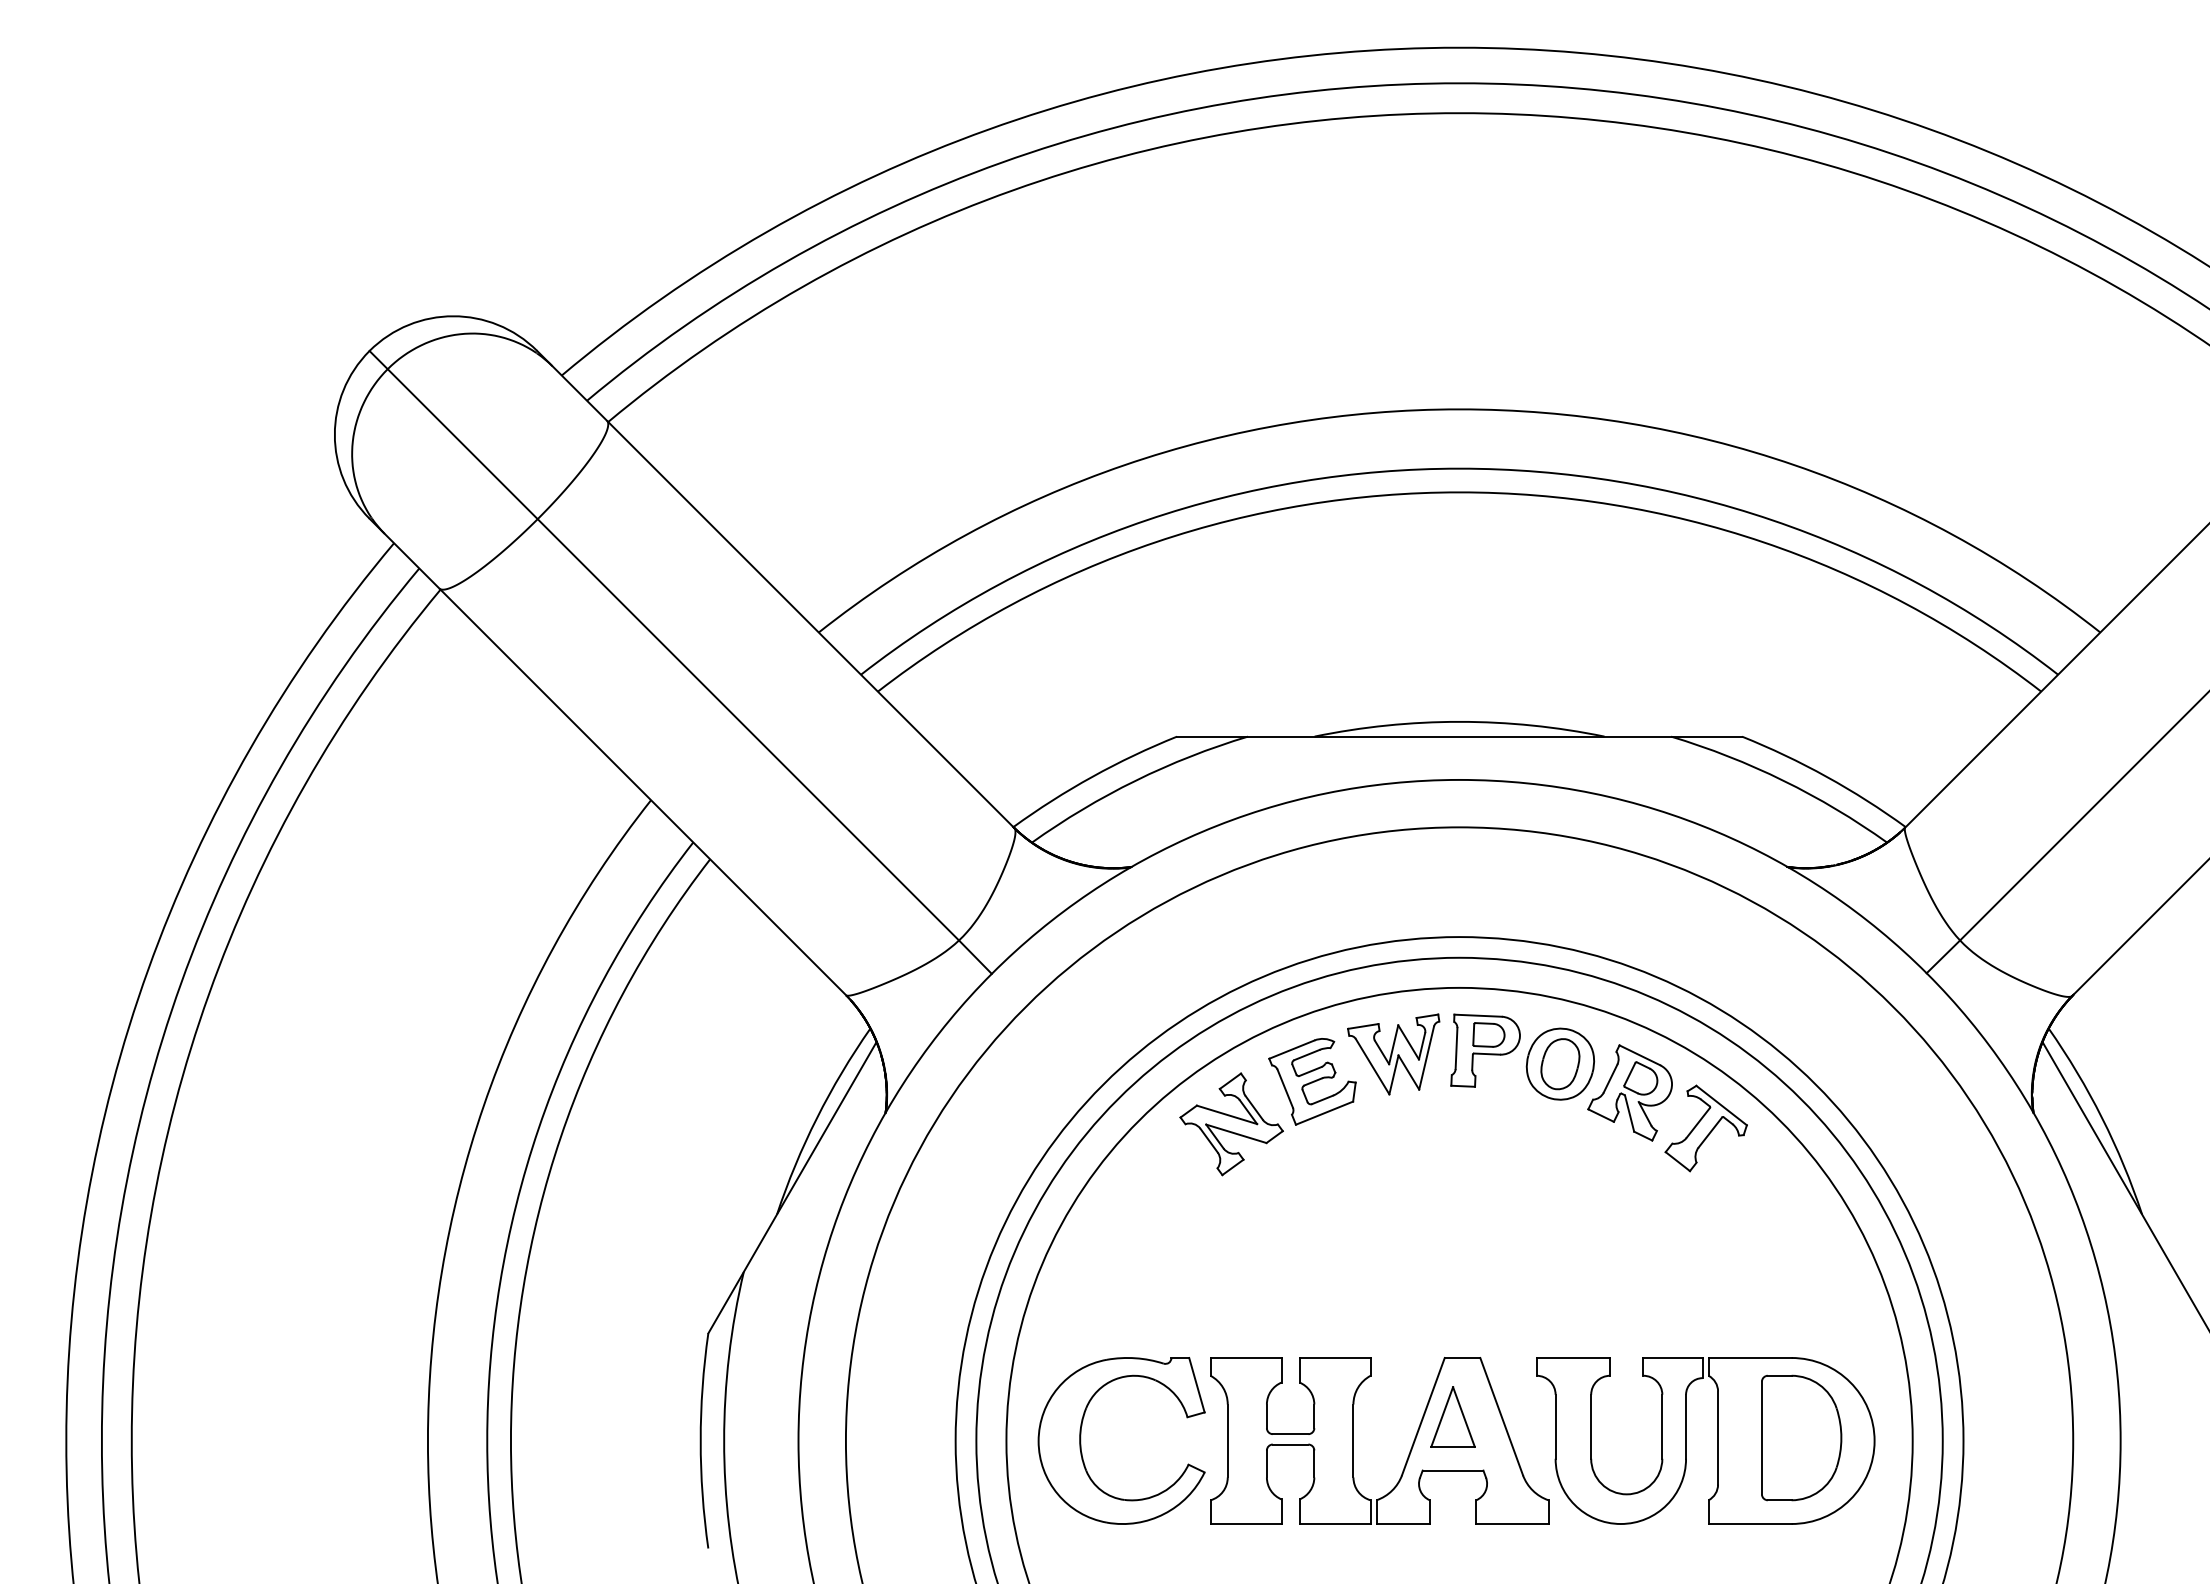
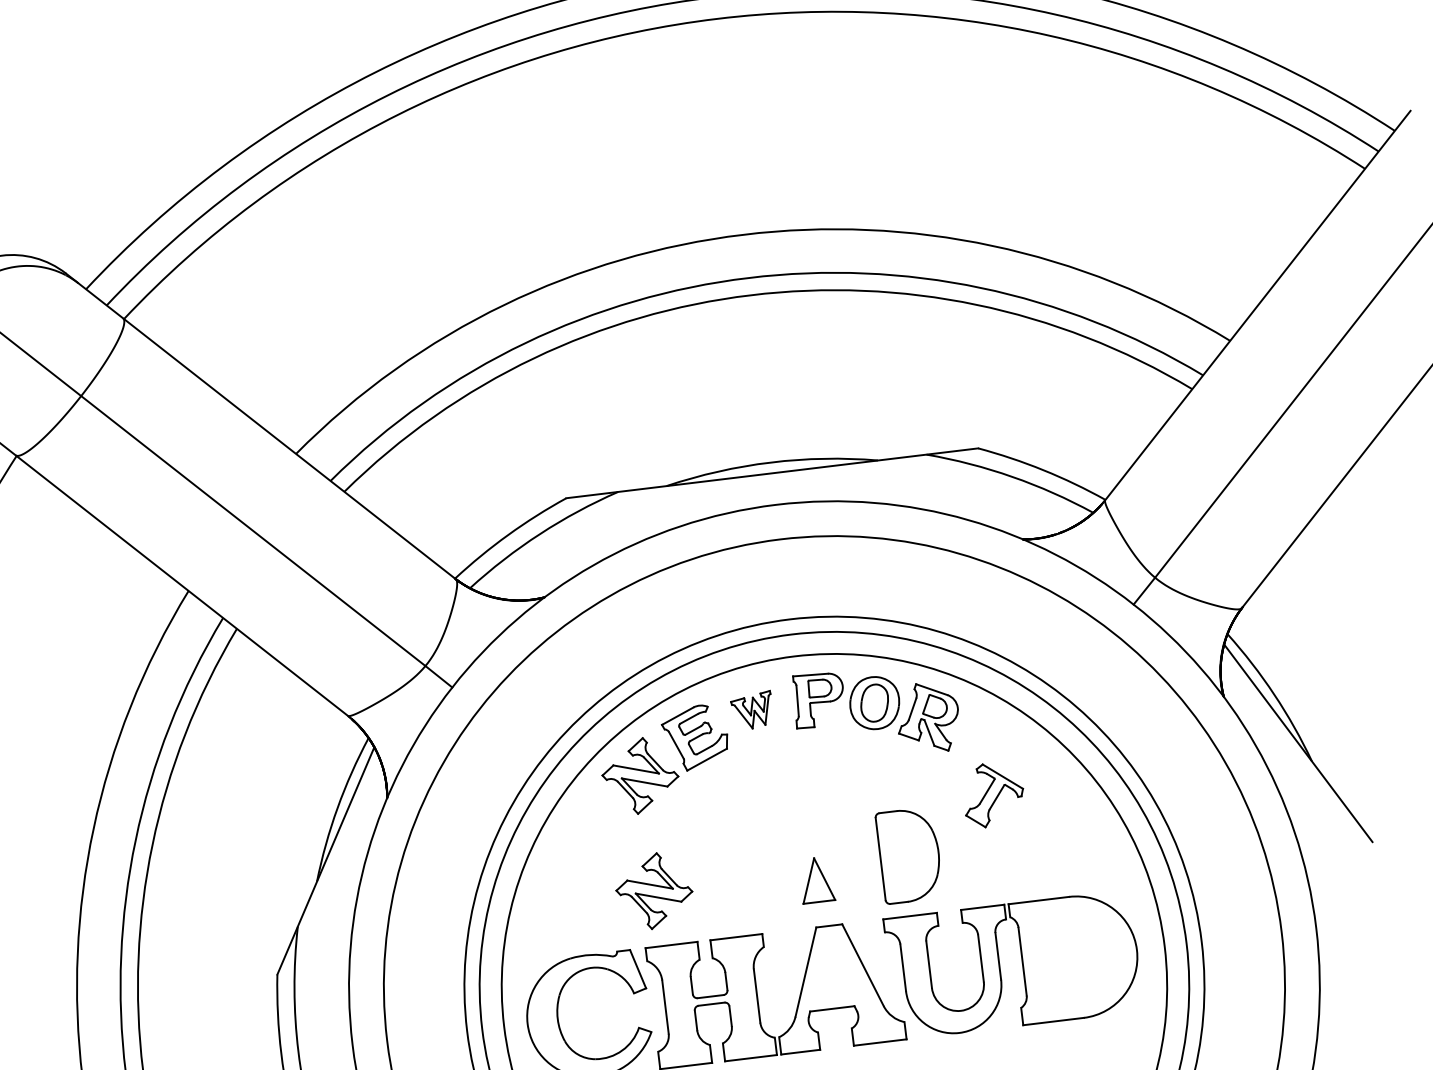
part: (1393, 1054) -> (752, 710), size x0.6
part: (1705, 1128) -> (993, 794), moved
part: (1231, 1282) -> (654, 891), added
part: (1452, 1416) -> (816, 879), moved
part: (1801, 1437) -> (909, 855), moved

